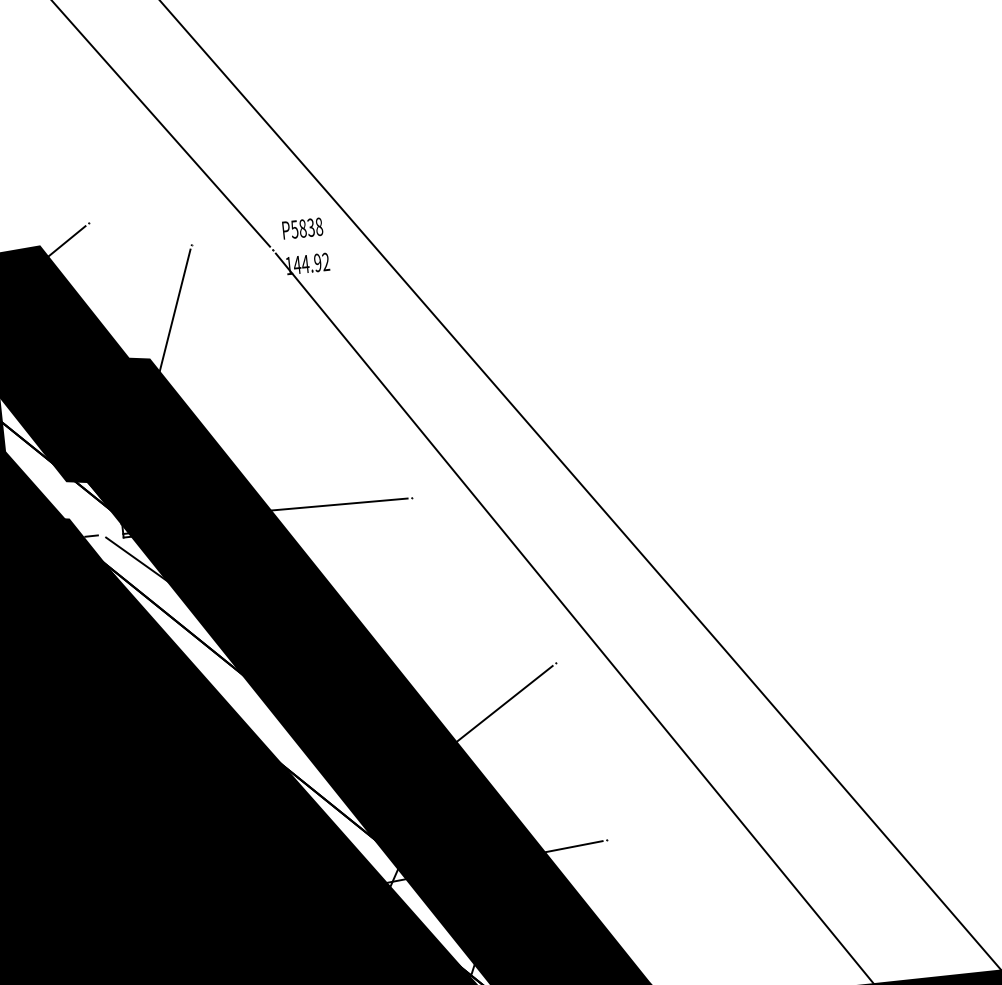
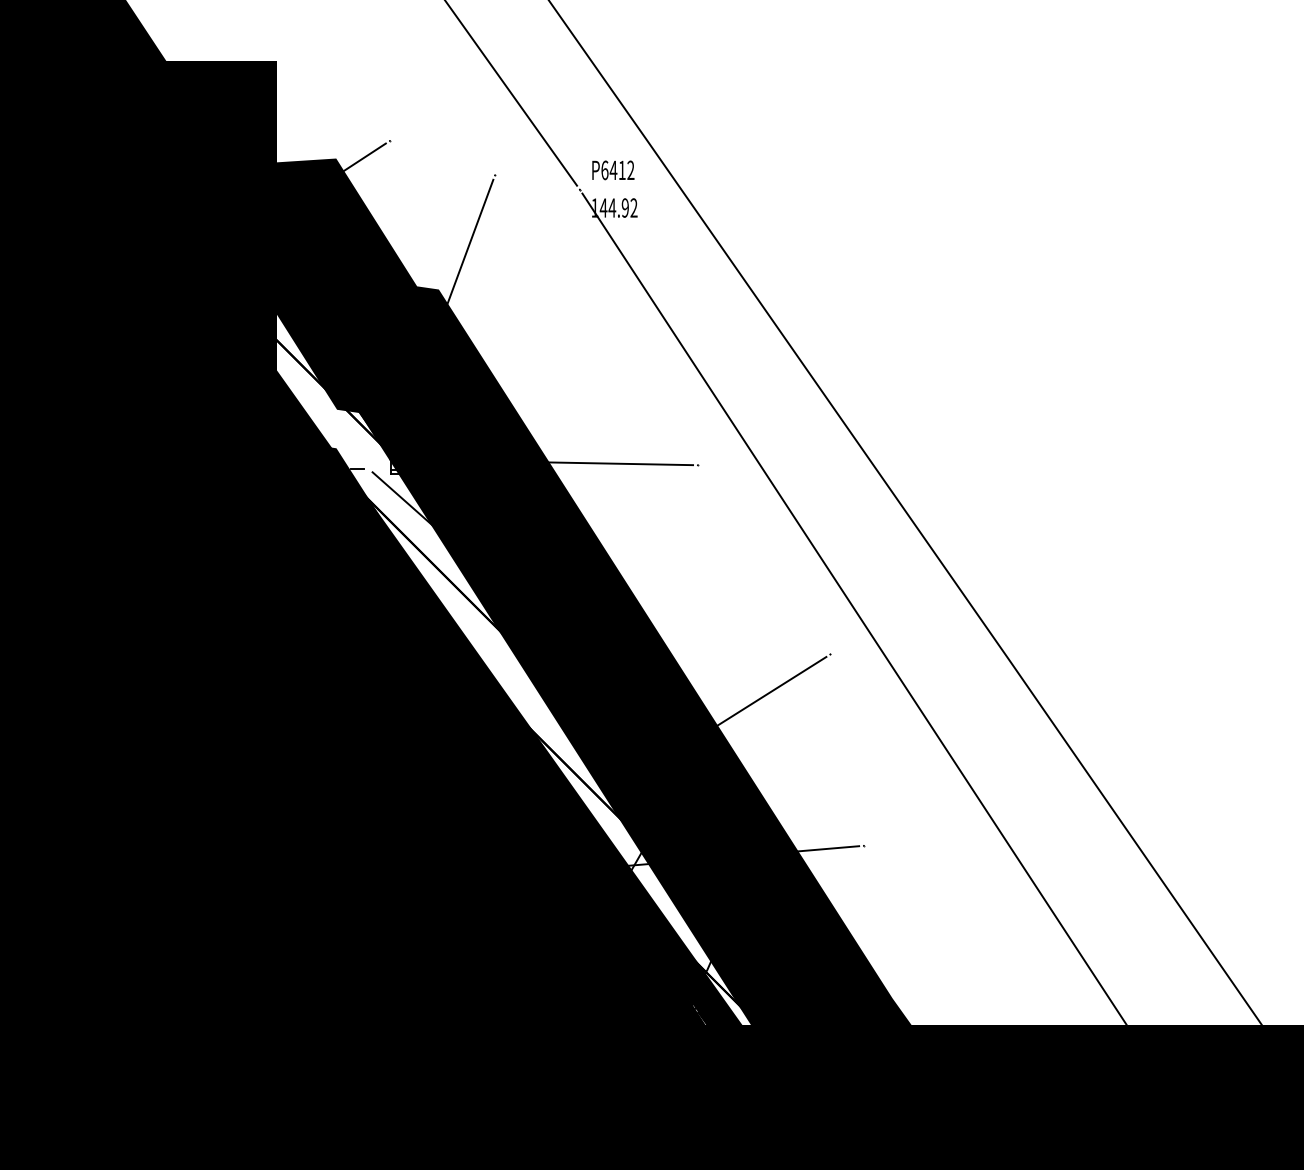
text: (306, 228) -> (617, 170), P5838 -> P6412

